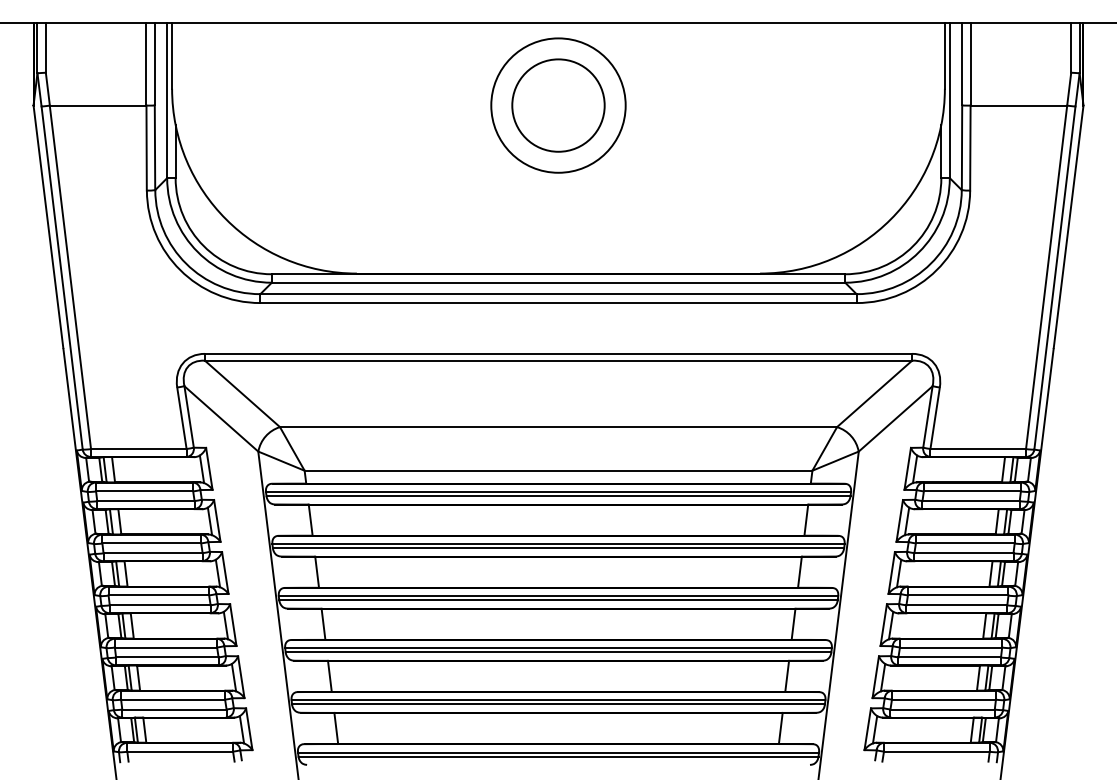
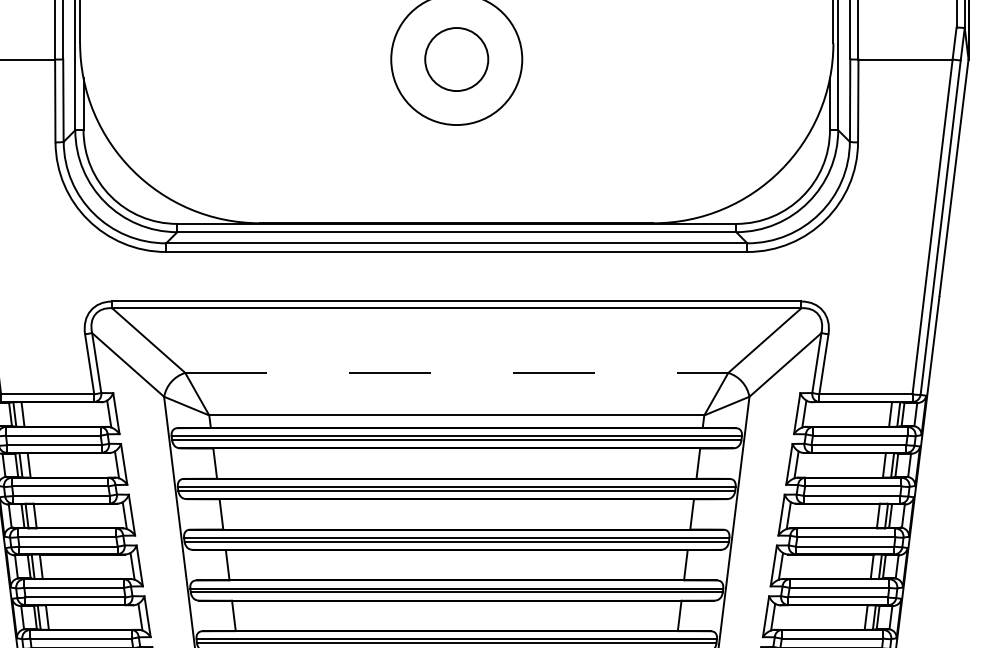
circle: (558, 105) -> (456, 59), size x0.7
line: (558, 427) -> (456, 373), solid -> dashed

